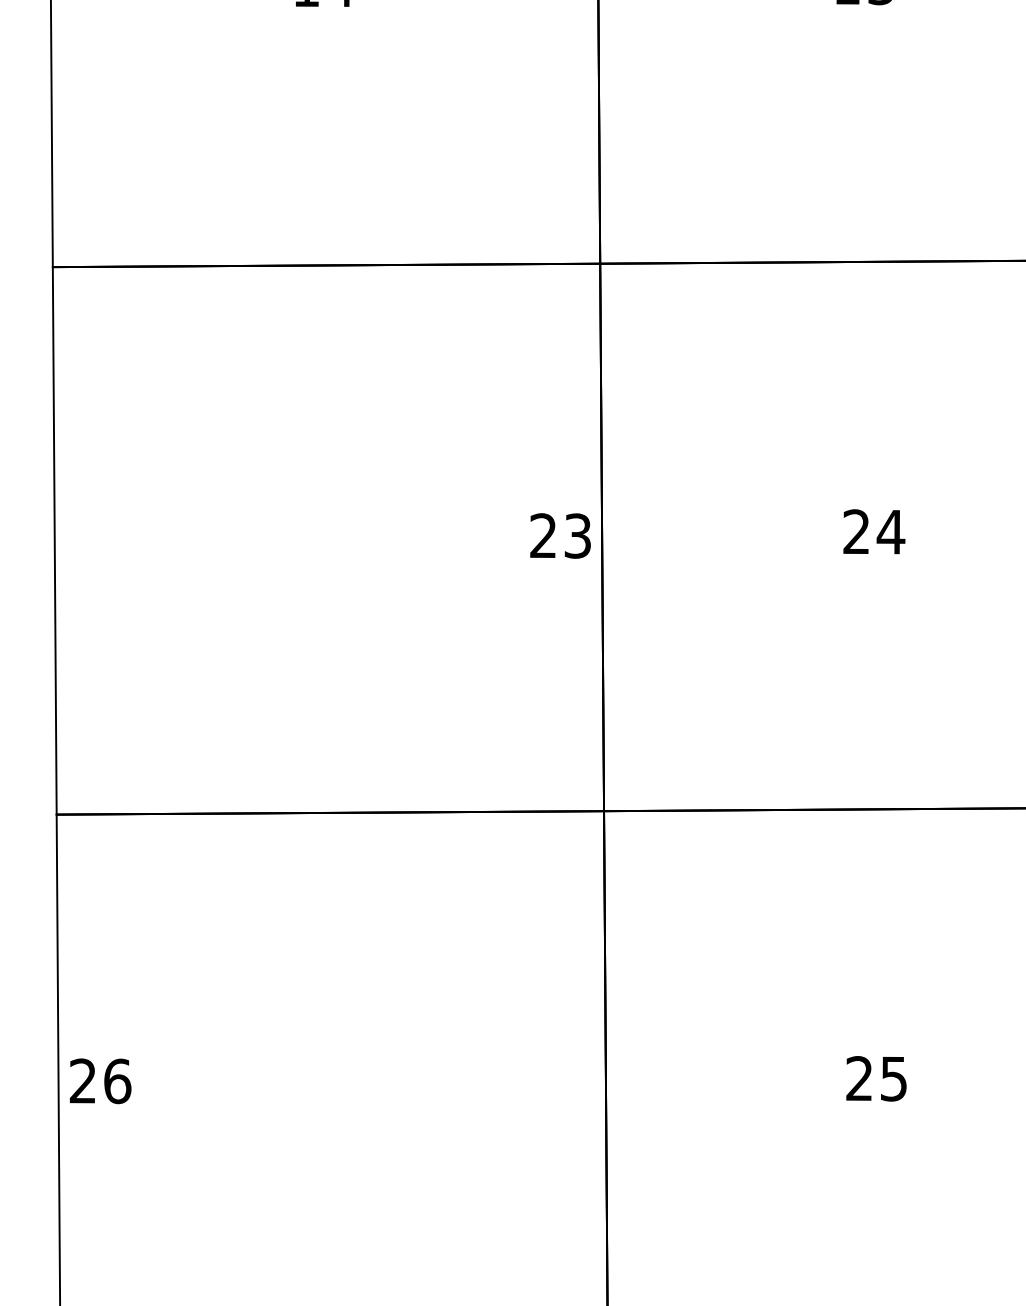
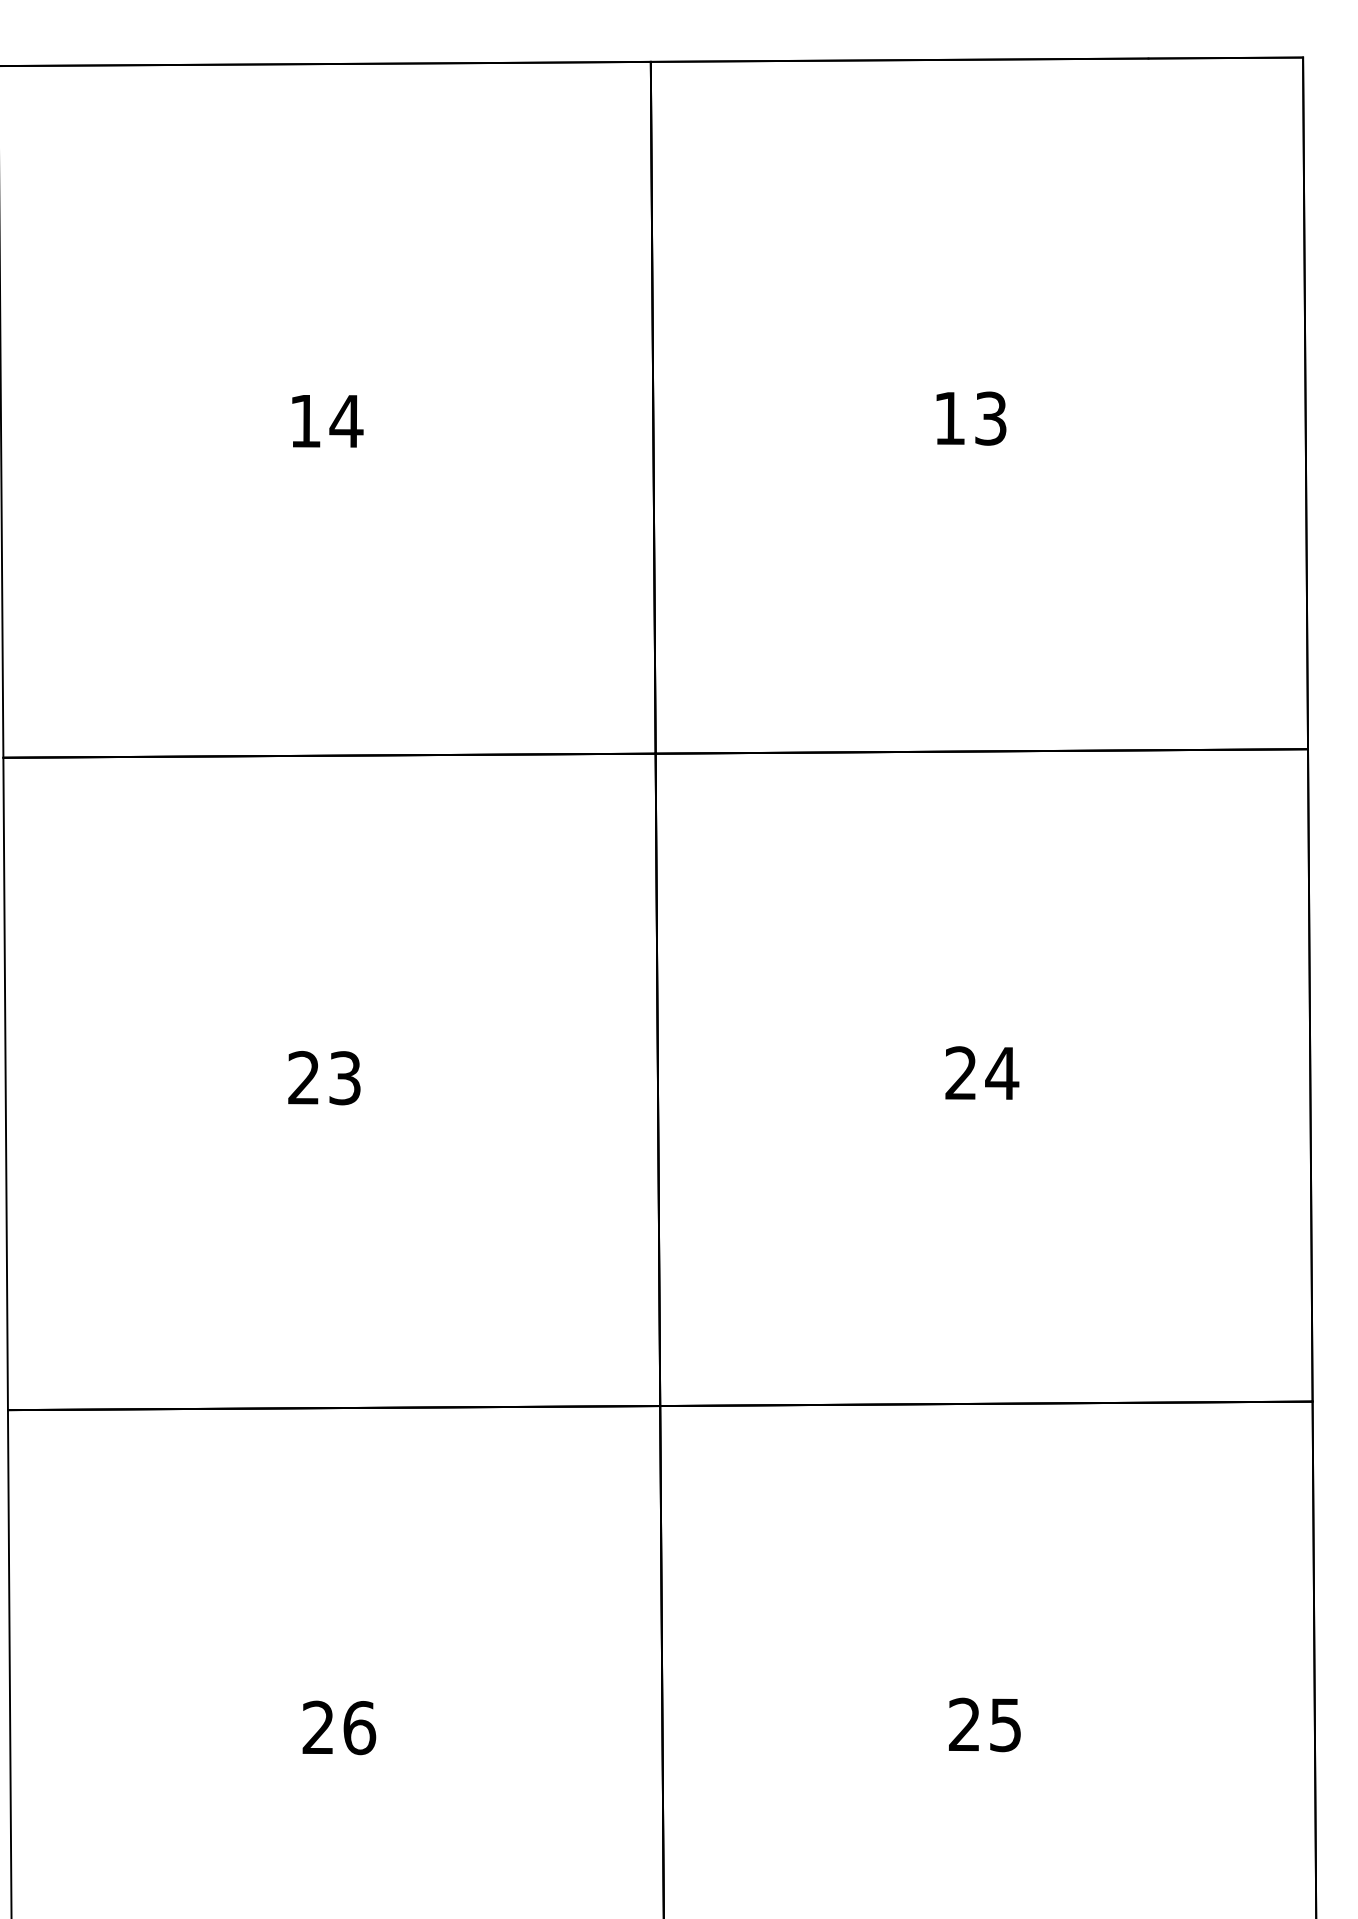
text: (560, 536) -> (324, 1078), moved
text: (100, 1080) -> (339, 1727), moved

